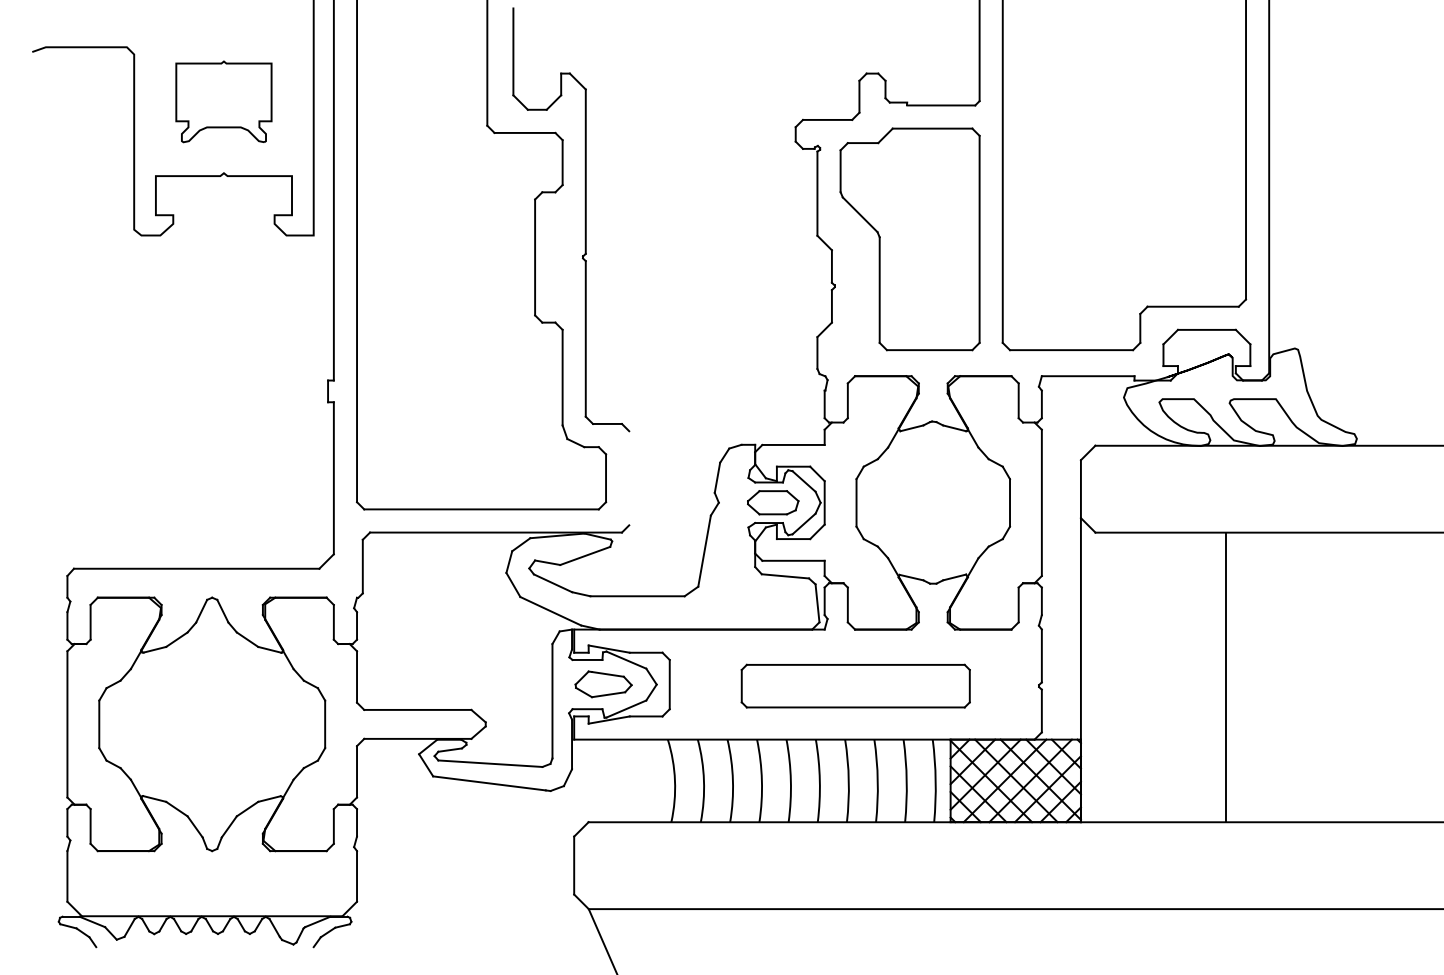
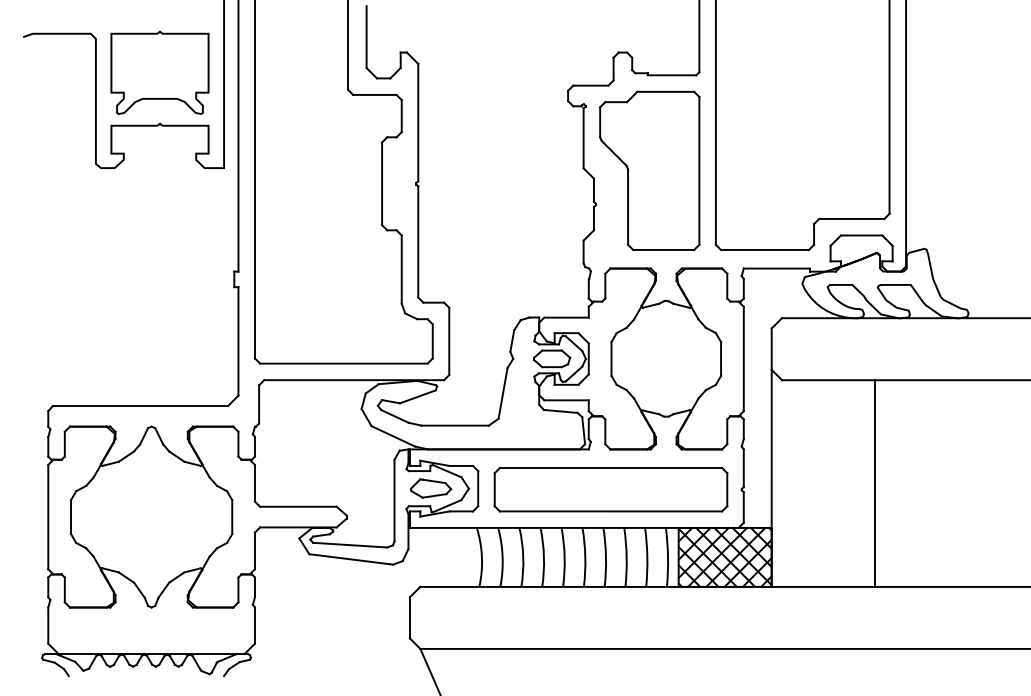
part: (223, 101) -> (159, 72), size x1.43
line: (629, 478) -> (449, 341), added
part: (855, 685) -> (610, 489), size x1.43

